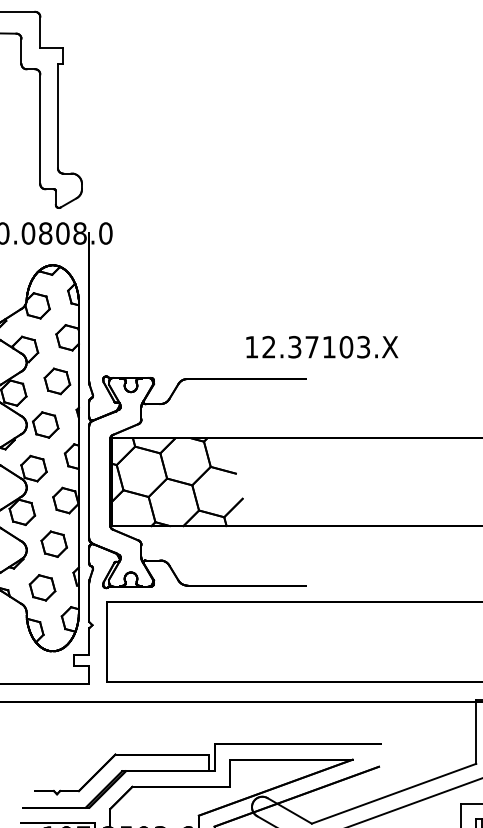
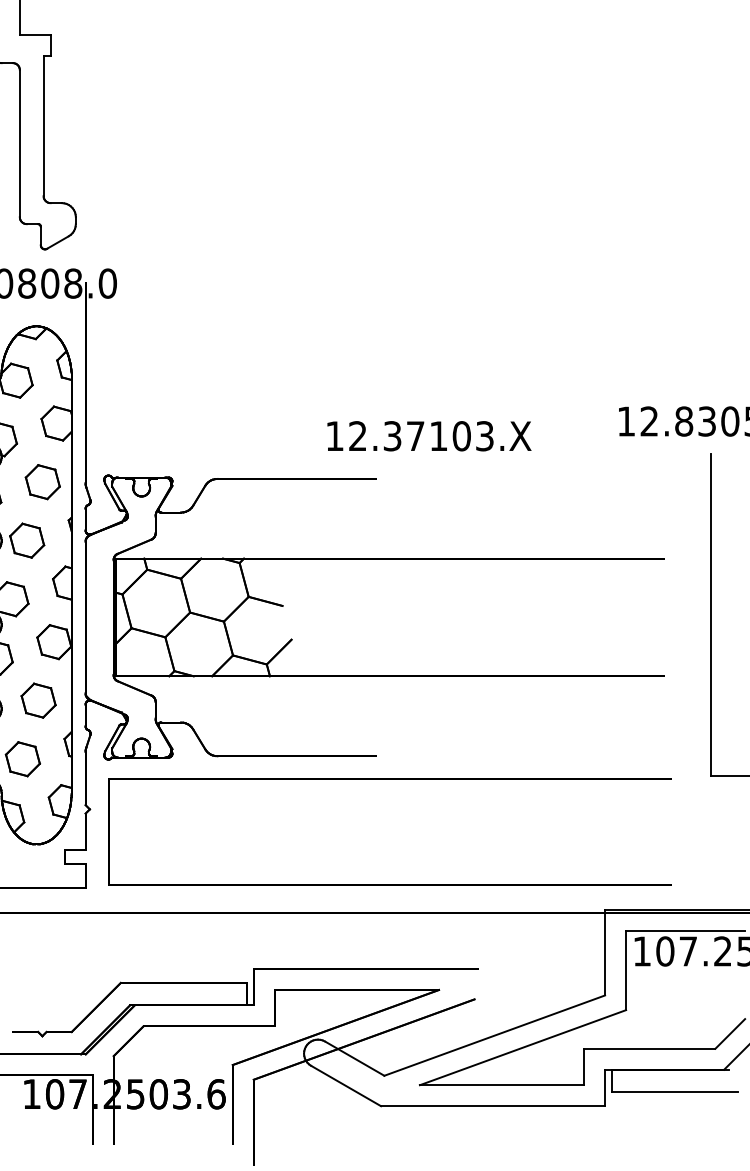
text: (322, 347) -> (429, 436), moved

